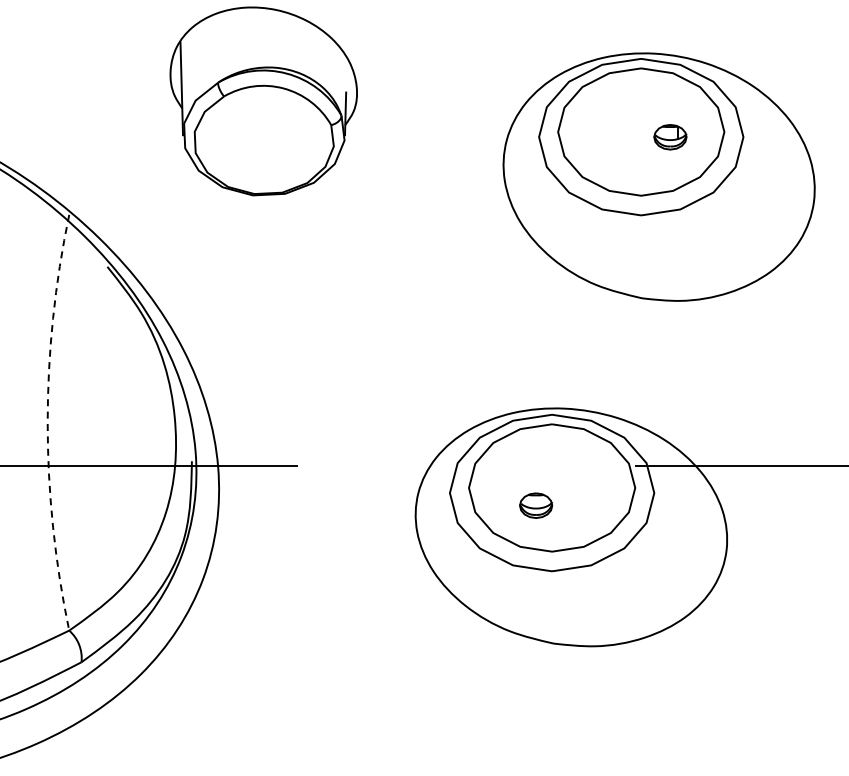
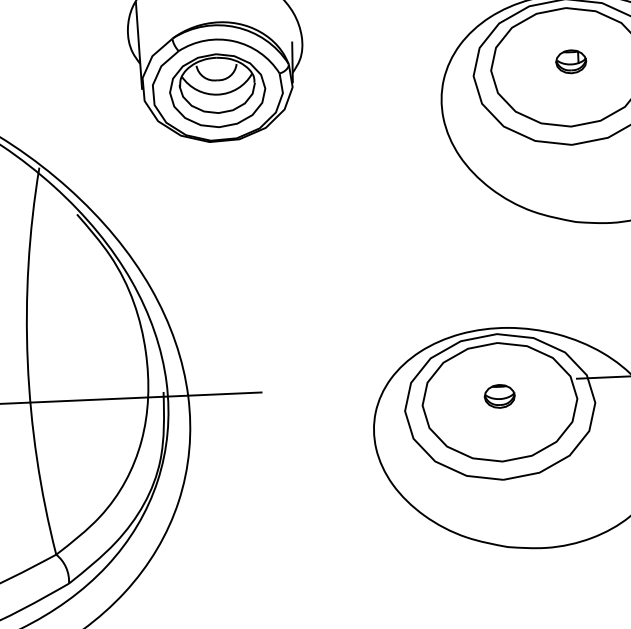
part: (670, 137) -> (571, 61), moved
part: (264, 140) -> (218, 90), added
arc: (47, 422) -> (27, 361), dashed -> solid
part: (536, 505) -> (500, 396), moved

